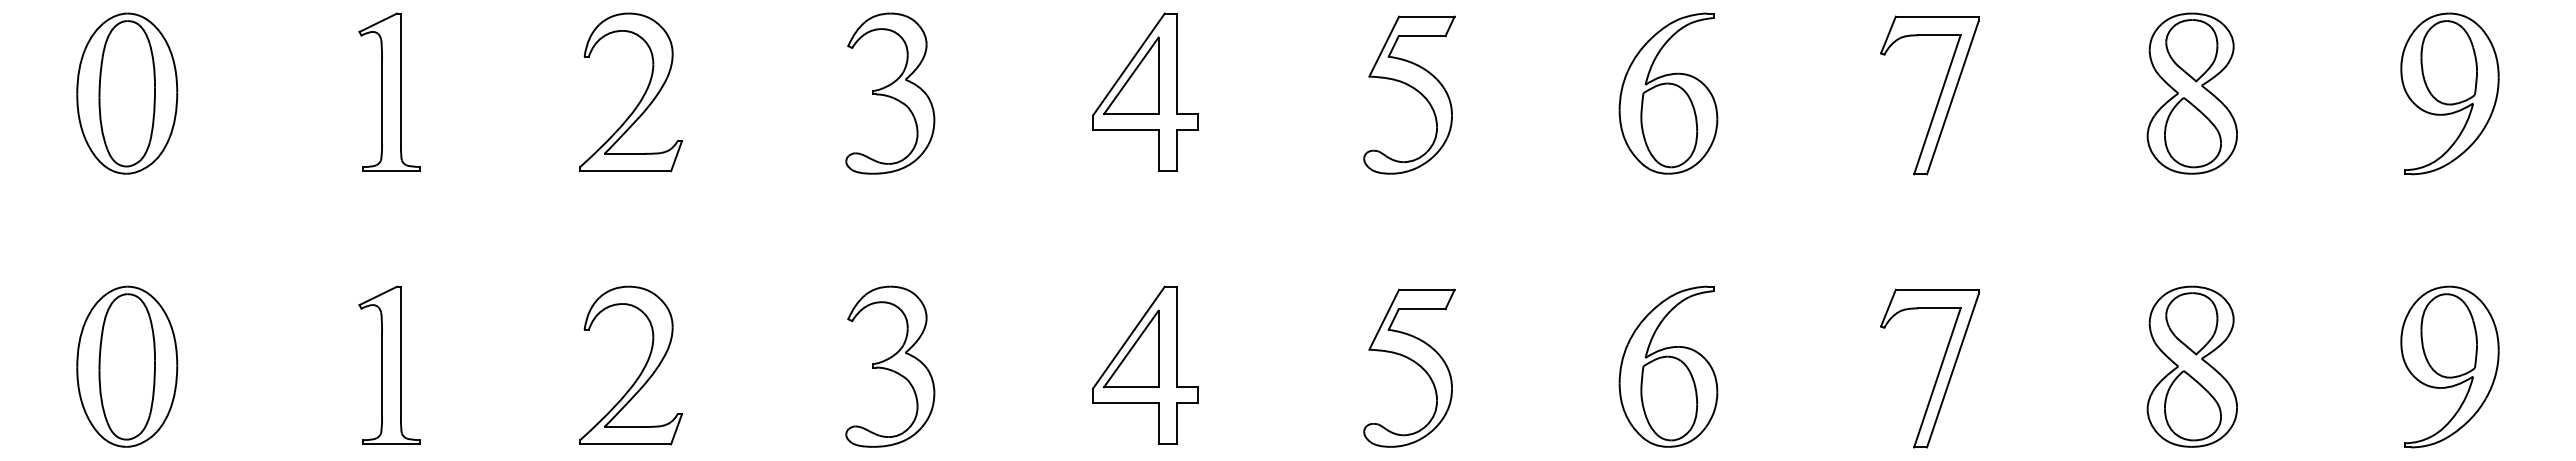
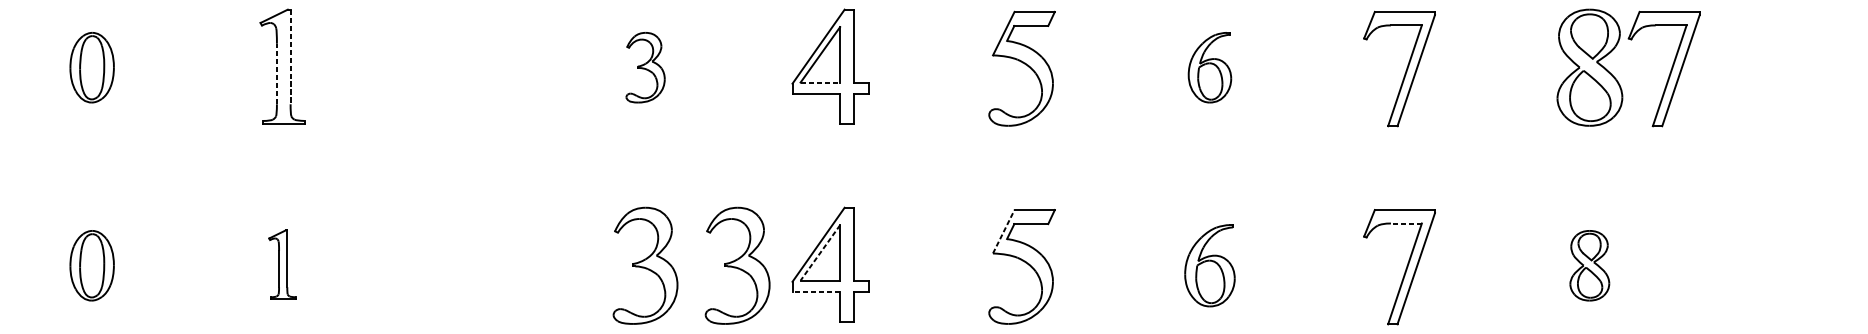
line: (400, 79) -> (290, 57), solid -> dashed
part: (127, 93) -> (92, 67), size x0.6
part: (890, 93) -> (645, 67), size x0.6
part: (1668, 93) -> (1209, 67), size x0.6
part: (2449, 93) -> (1776, 67), removed
part: (641, 97) -> (465, 70), removed
part: (2303, 97) -> (1670, 70), added
line: (382, 102) -> (277, 74), solid -> dashed
line: (1131, 114) -> (820, 82), solid -> dashed
line: (1938, 308) -> (1405, 223), solid -> dashed
line: (1384, 319) -> (1003, 231), solid -> dashed
line: (1131, 348) -> (820, 252), solid -> dashed
part: (389, 364) -> (282, 264), size x0.6
part: (127, 366) -> (92, 265), size x0.6
part: (1017, 366) -> (737, 265), added
part: (1668, 366) -> (1209, 265), size x0.7
part: (2191, 366) -> (1589, 265), size x0.6
part: (2449, 366) -> (1776, 265), removed
part: (641, 370) -> (465, 268), removed
line: (1125, 403) -> (816, 292), solid -> dashed

